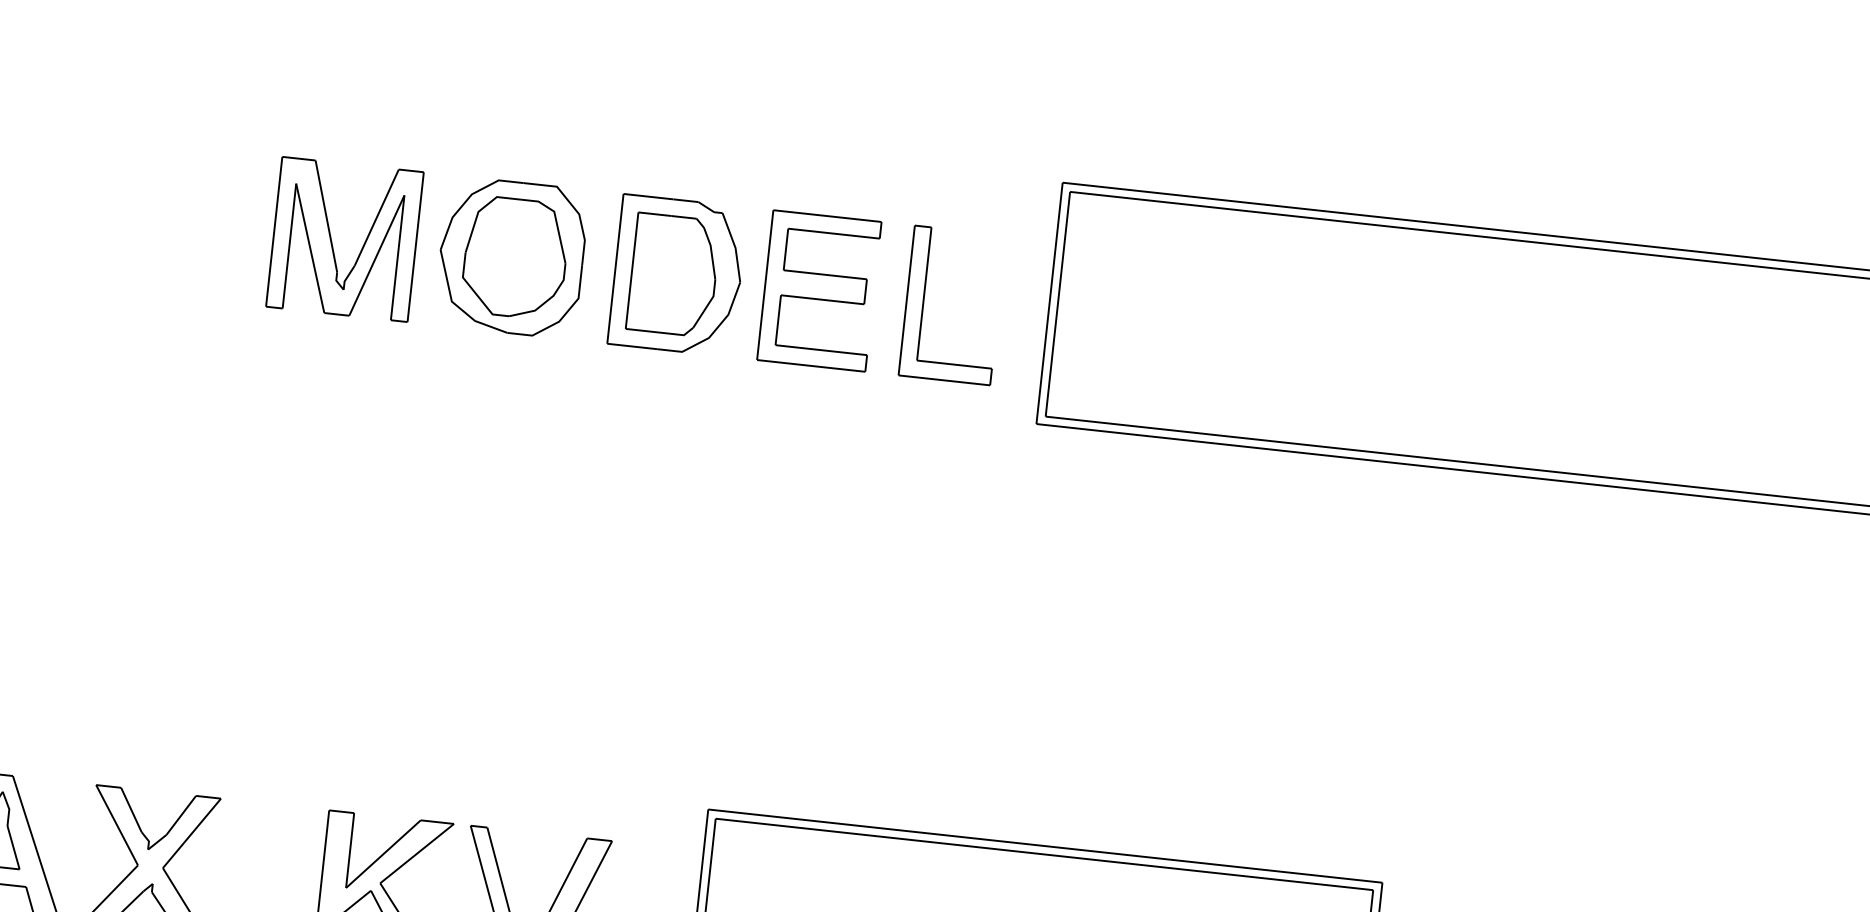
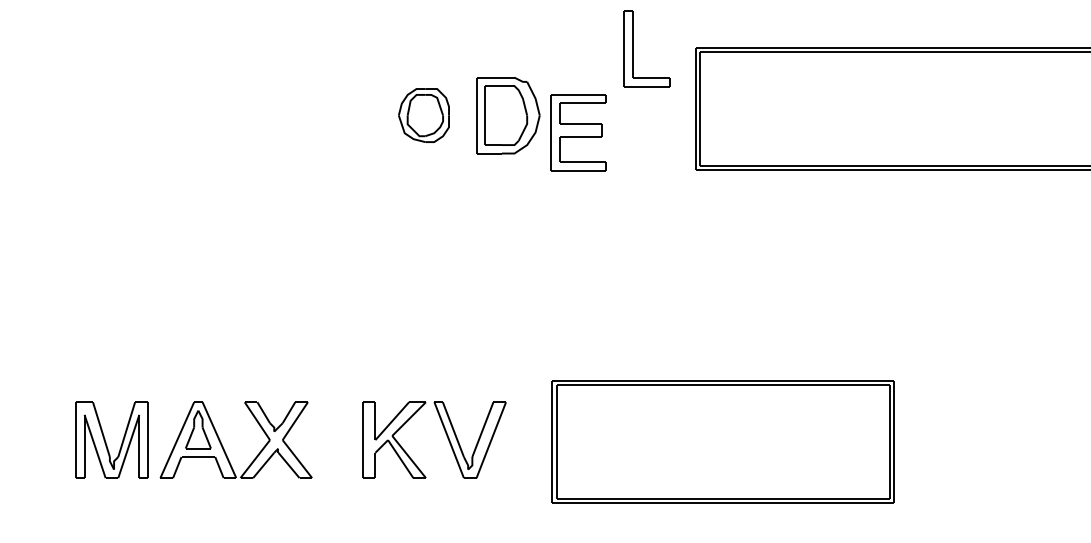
part: (344, 239) -> (339, 115), removed
part: (510, 257) -> (423, 115), size x0.7
part: (818, 290) -> (578, 132), moved
part: (925, 302) -> (633, 48), moved

